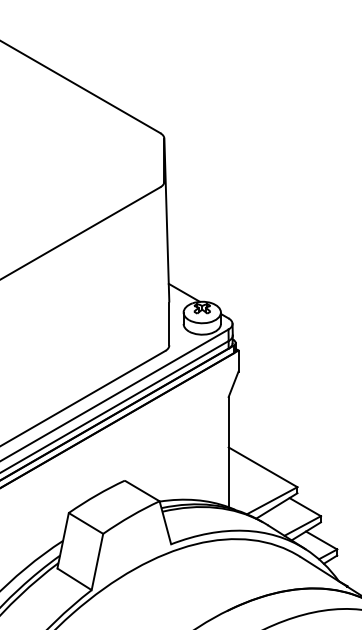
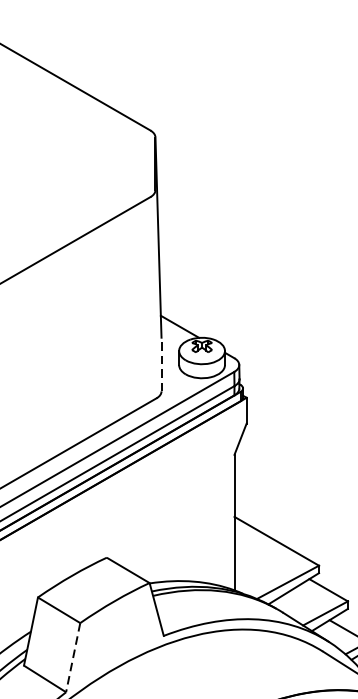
line: (169, 323) -> (161, 364), solid -> dashed
line: (97, 561) -> (73, 657), solid -> dashed

